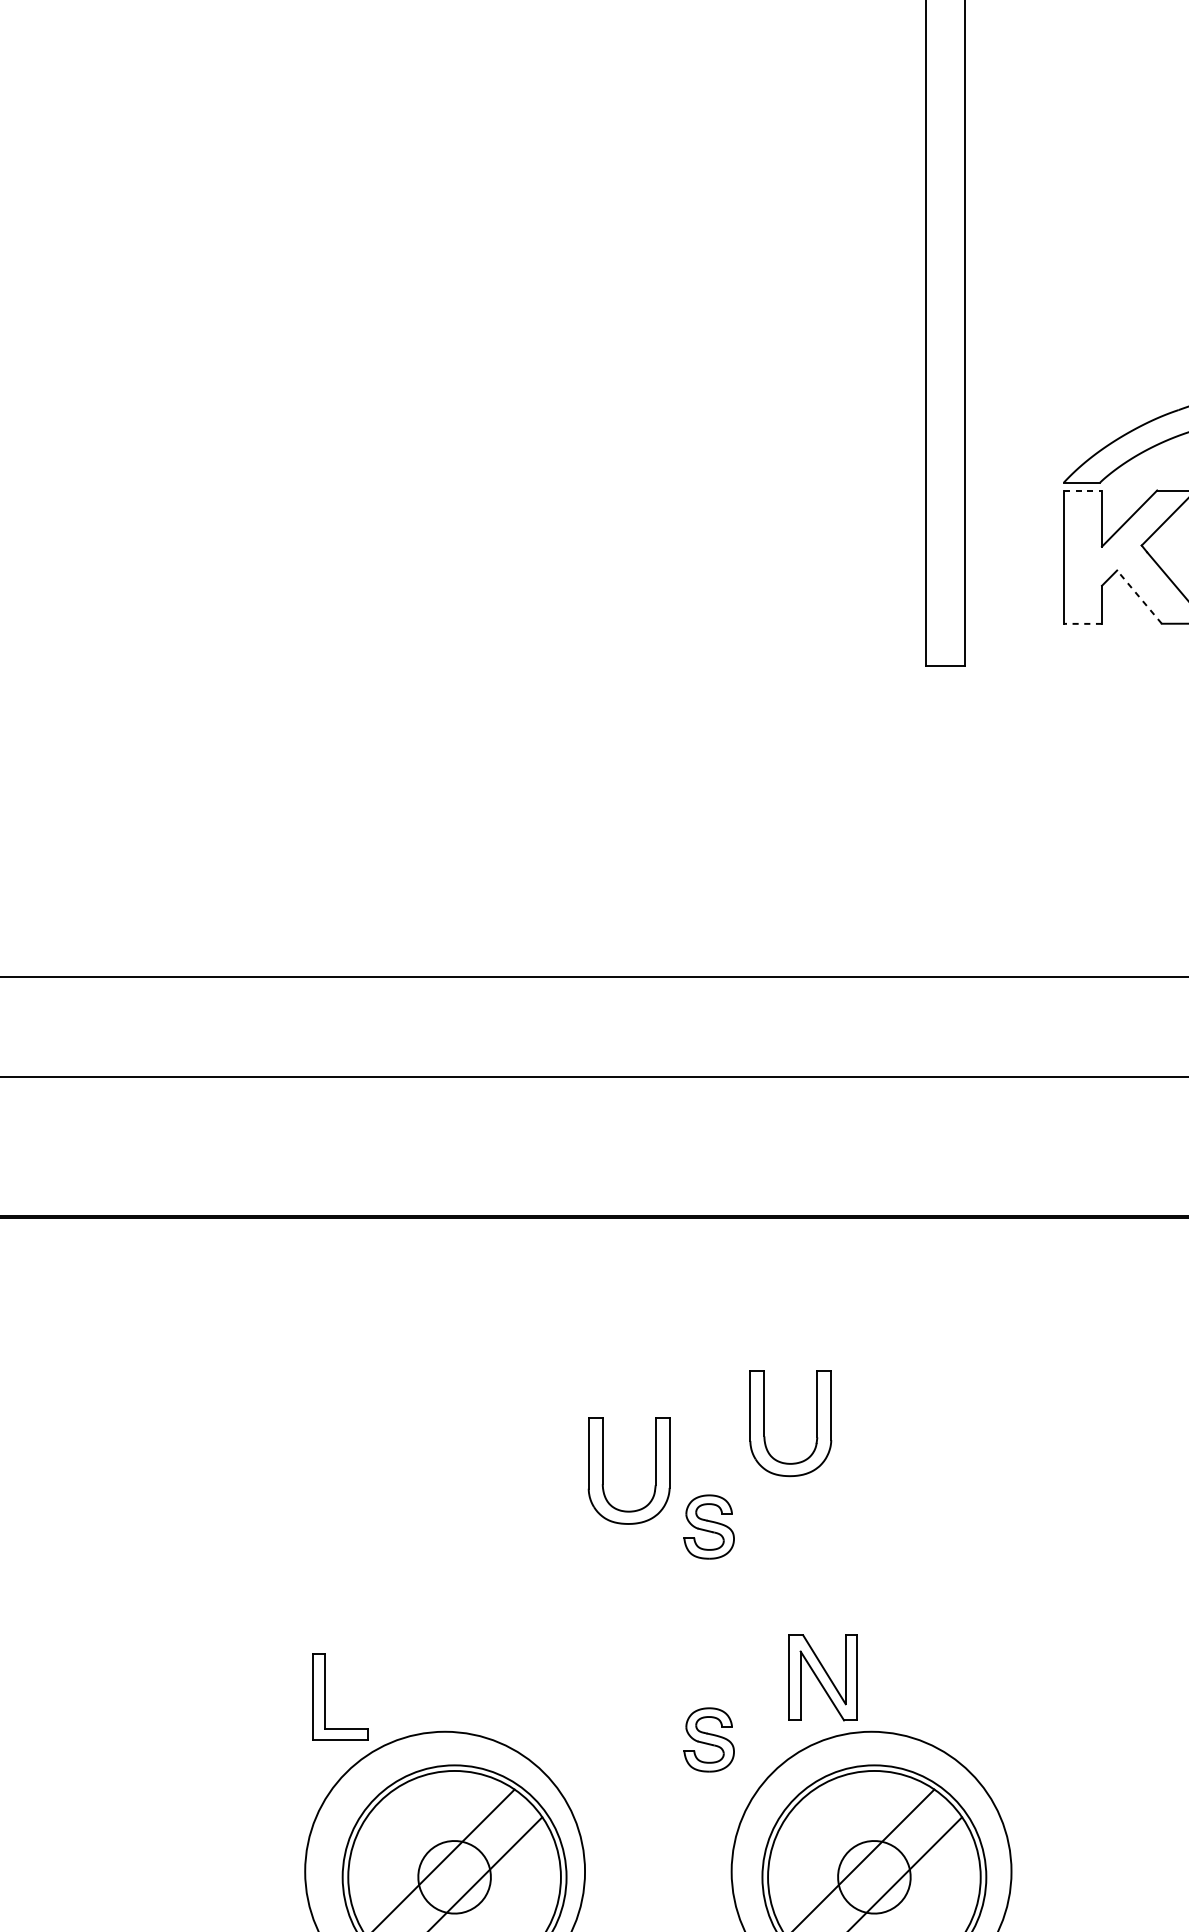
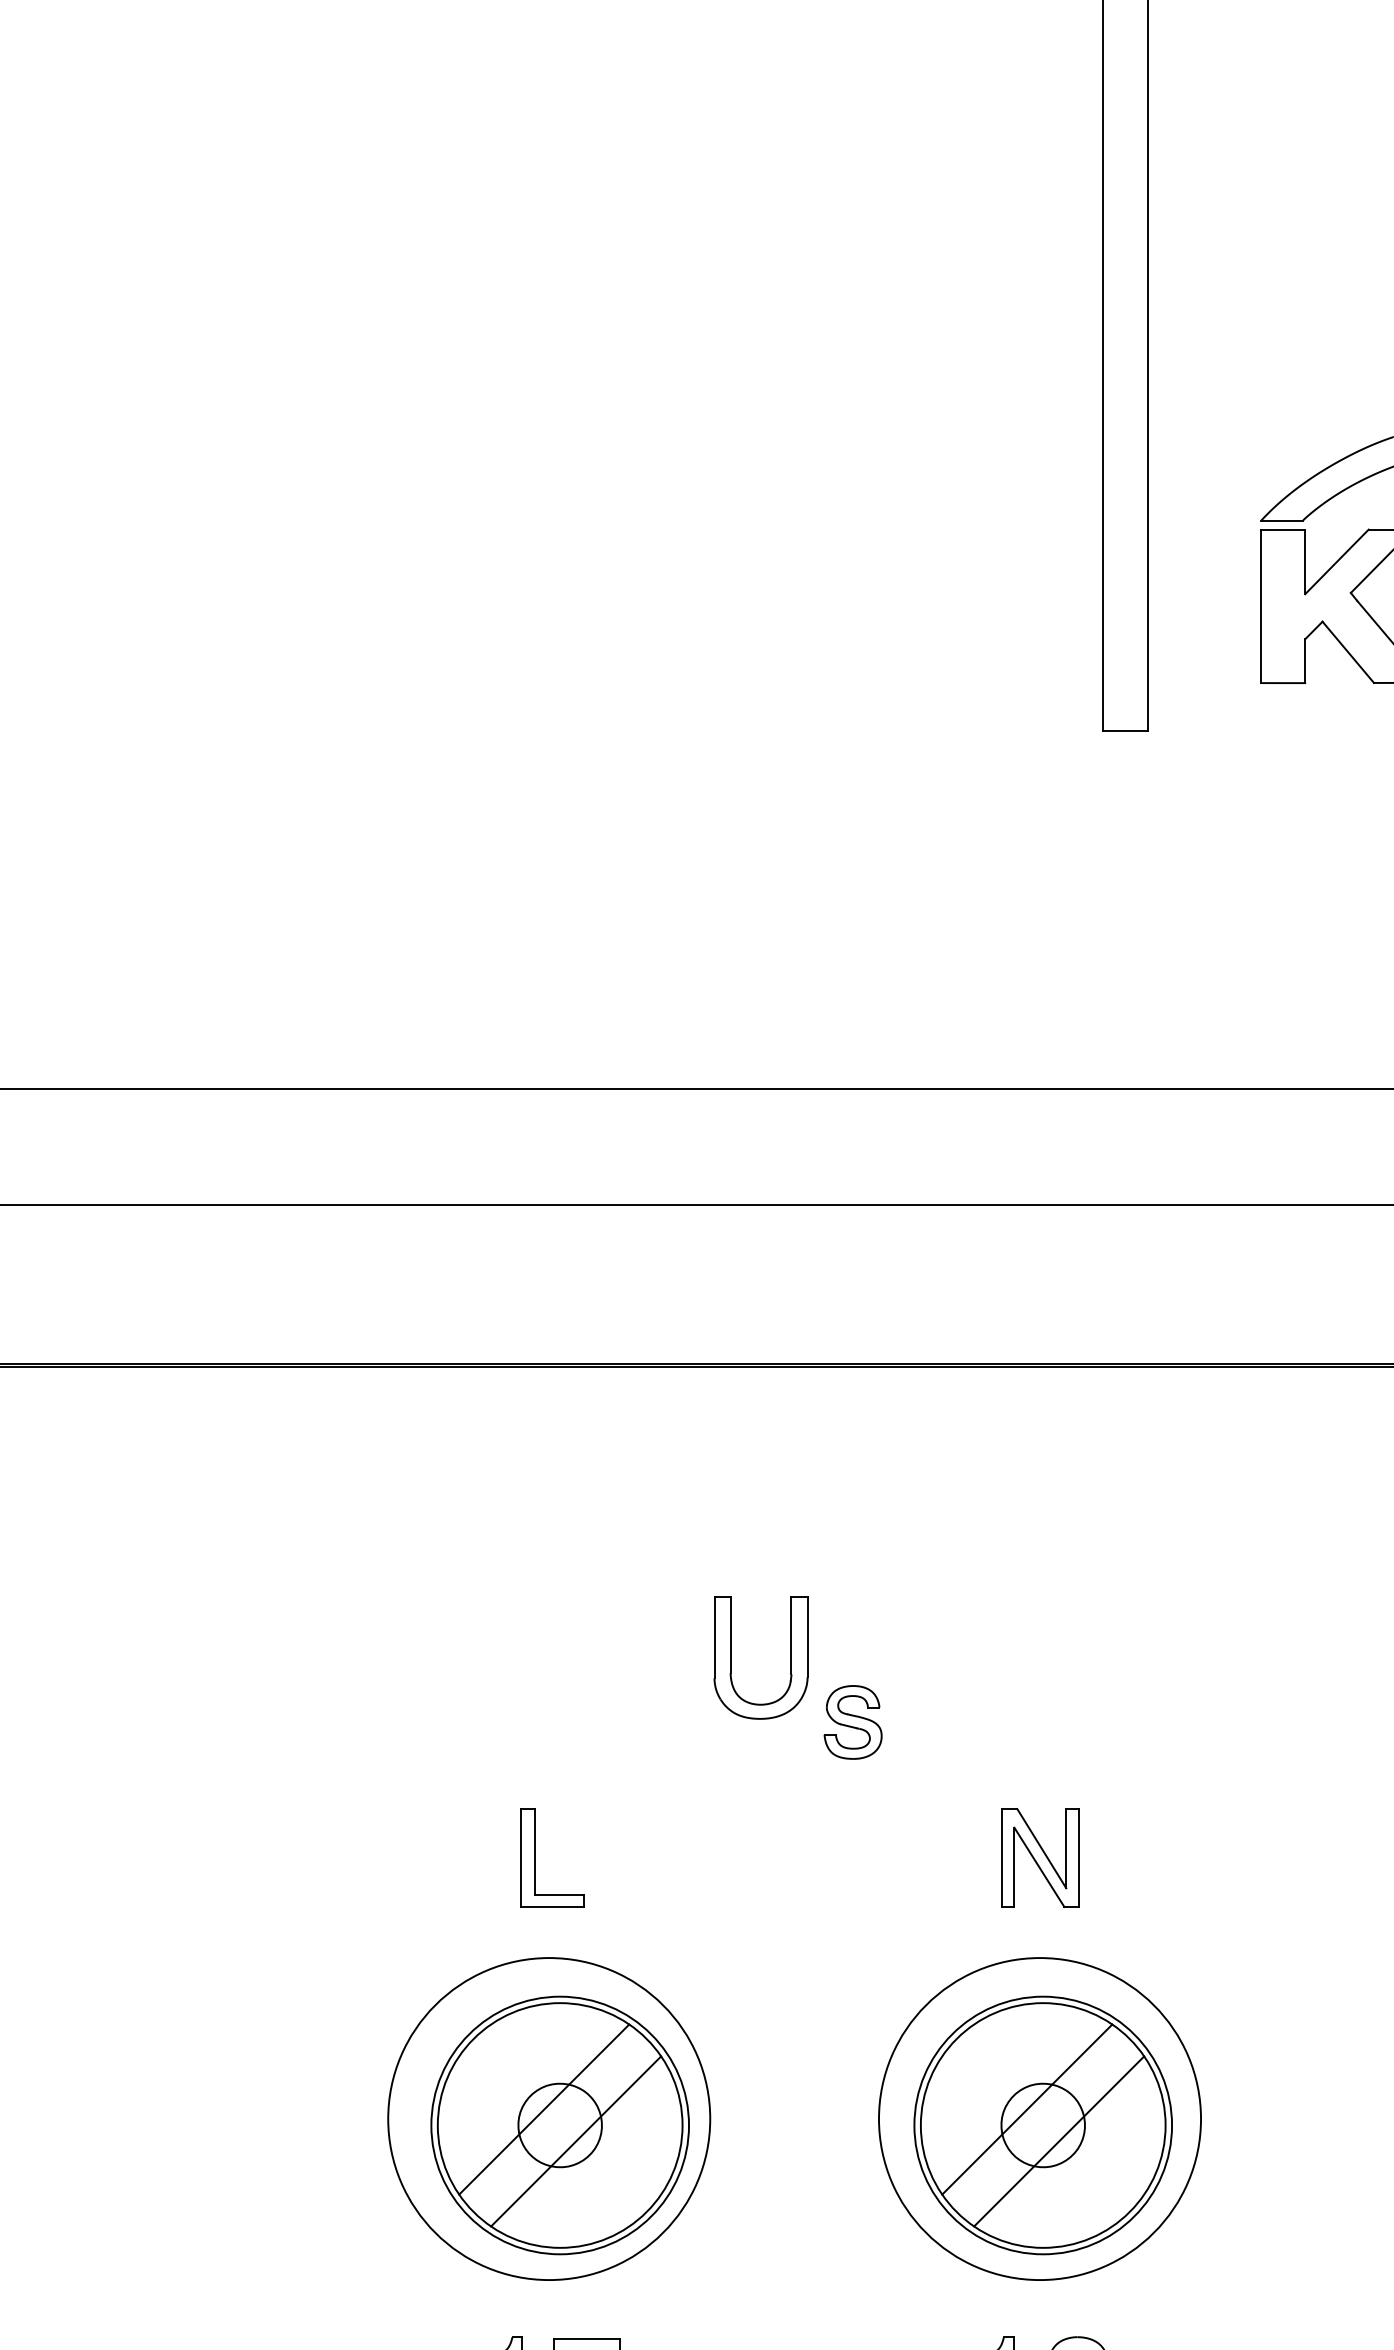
line: (1083, 490) -> (1283, 529), dashed -> solid
line: (1139, 597) -> (1348, 652), dashed -> solid
line: (1083, 624) -> (1283, 683), dashed -> solid
part: (765, 1422) -> (917, 1602), removed
part: (823, 1677) -> (1040, 1857), moved
part: (325, 1696) -> (535, 1857), moved
part: (708, 1740) -> (852, 1967), removed

